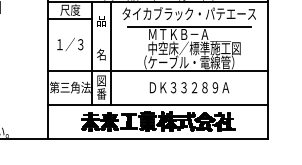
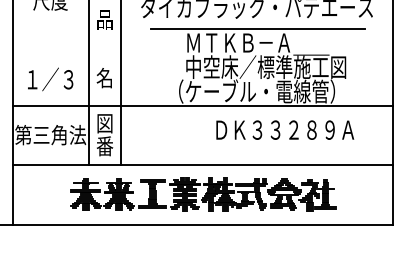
line: (70, 18) -> (50, 15), removed
text: (70, 44) -> (50, 79), moved
text: (189, 87) -> (285, 129), moved

